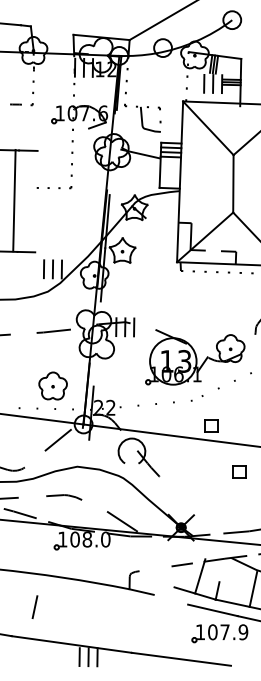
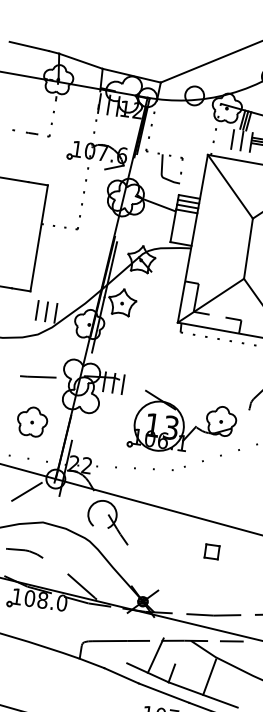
line: (51, 30) -> (80, 61), added
line: (14, 200) -> (39, 238), moved
part: (52, 385) -> (31, 421), moved
part: (211, 425) -> (189, 499), removed
line: (155, 568) -> (110, 640), added
line: (170, 599) -> (121, 675), added

